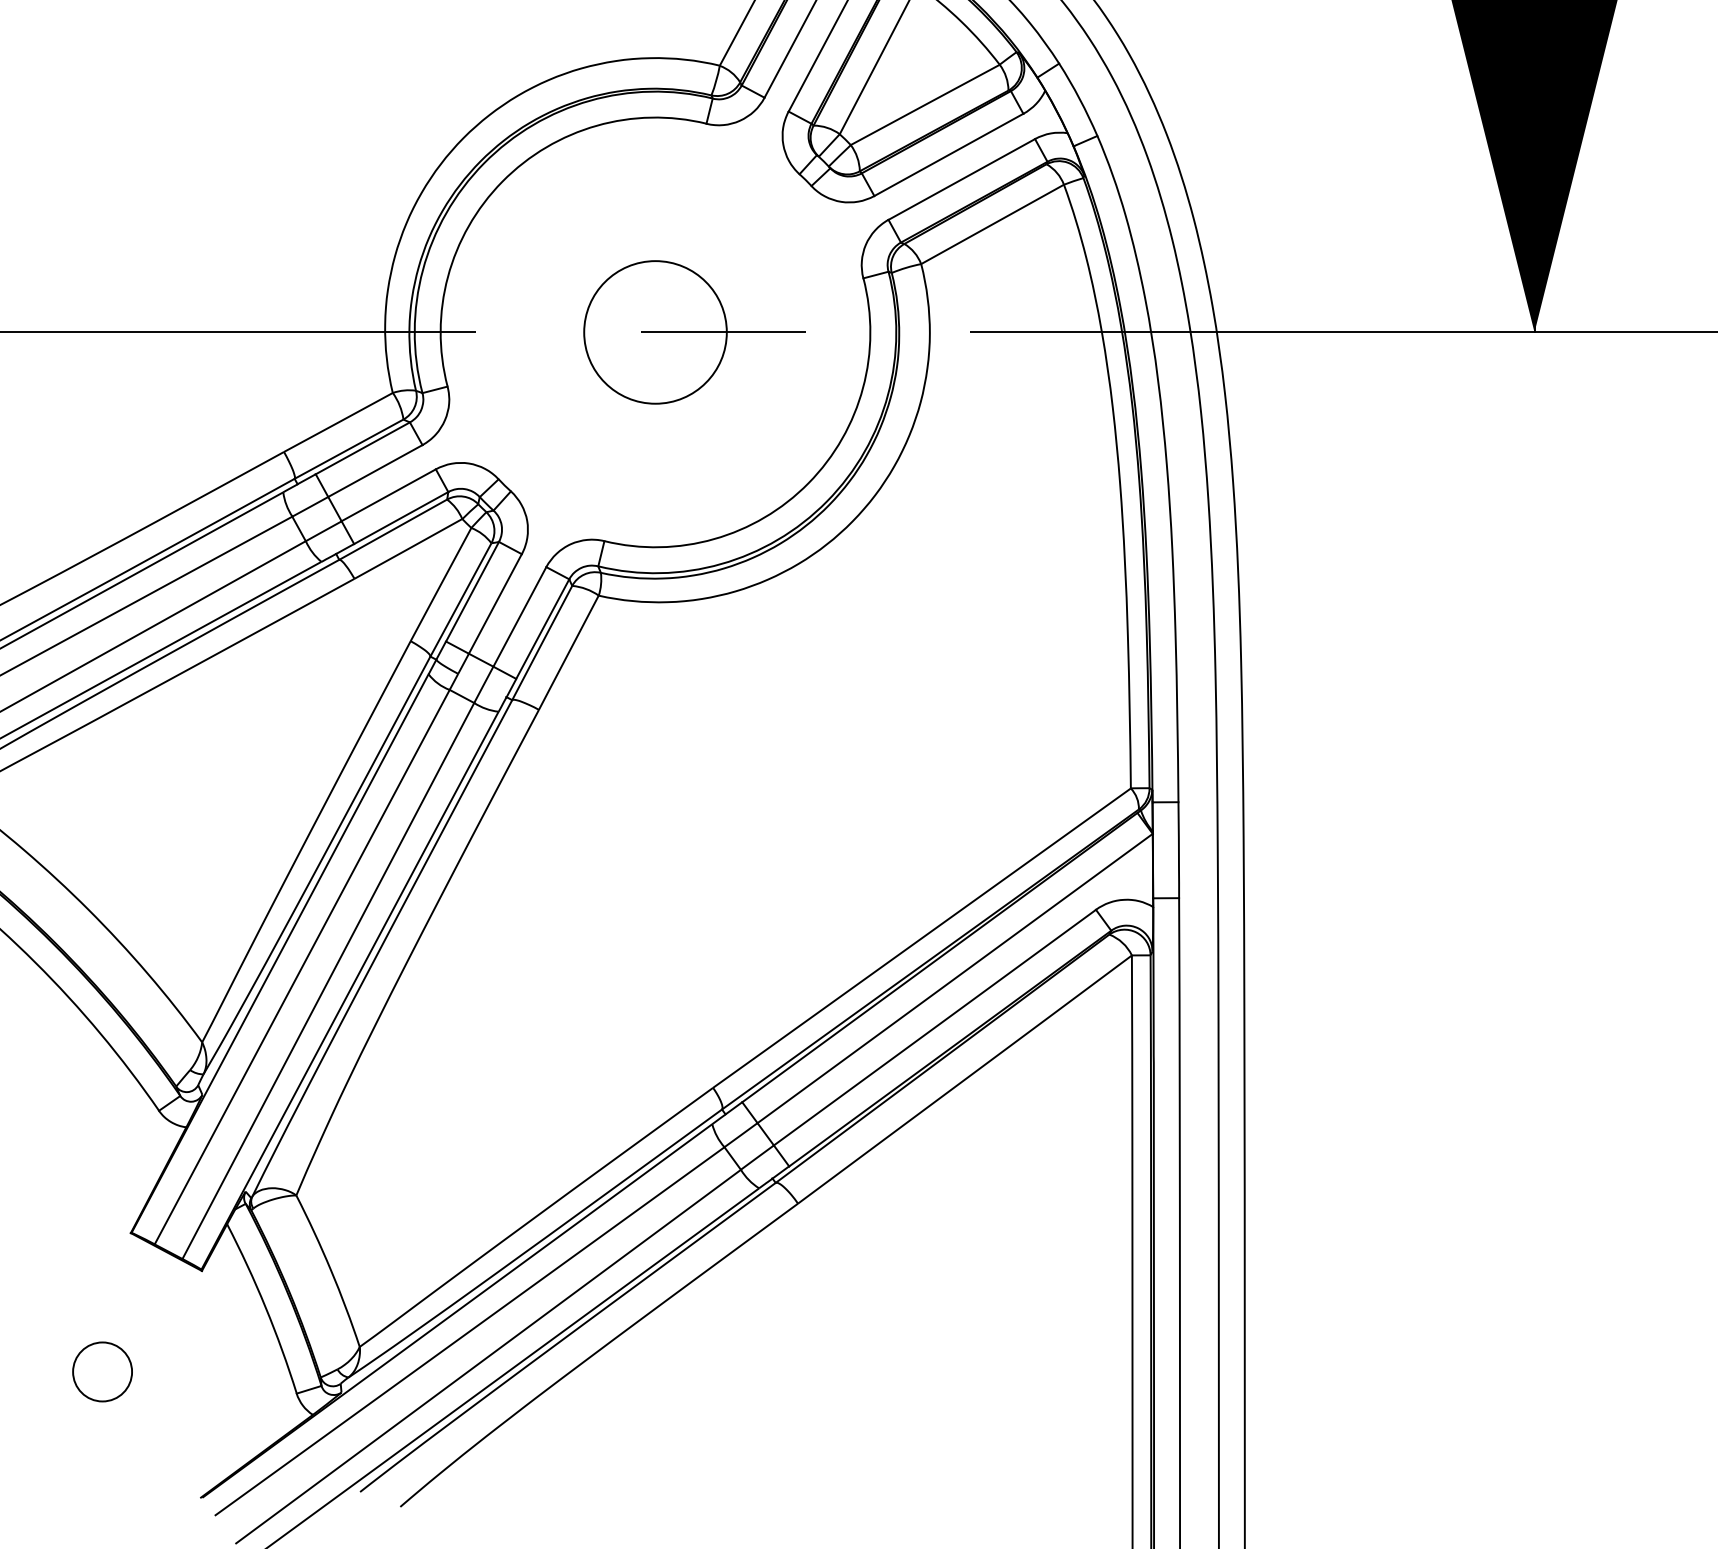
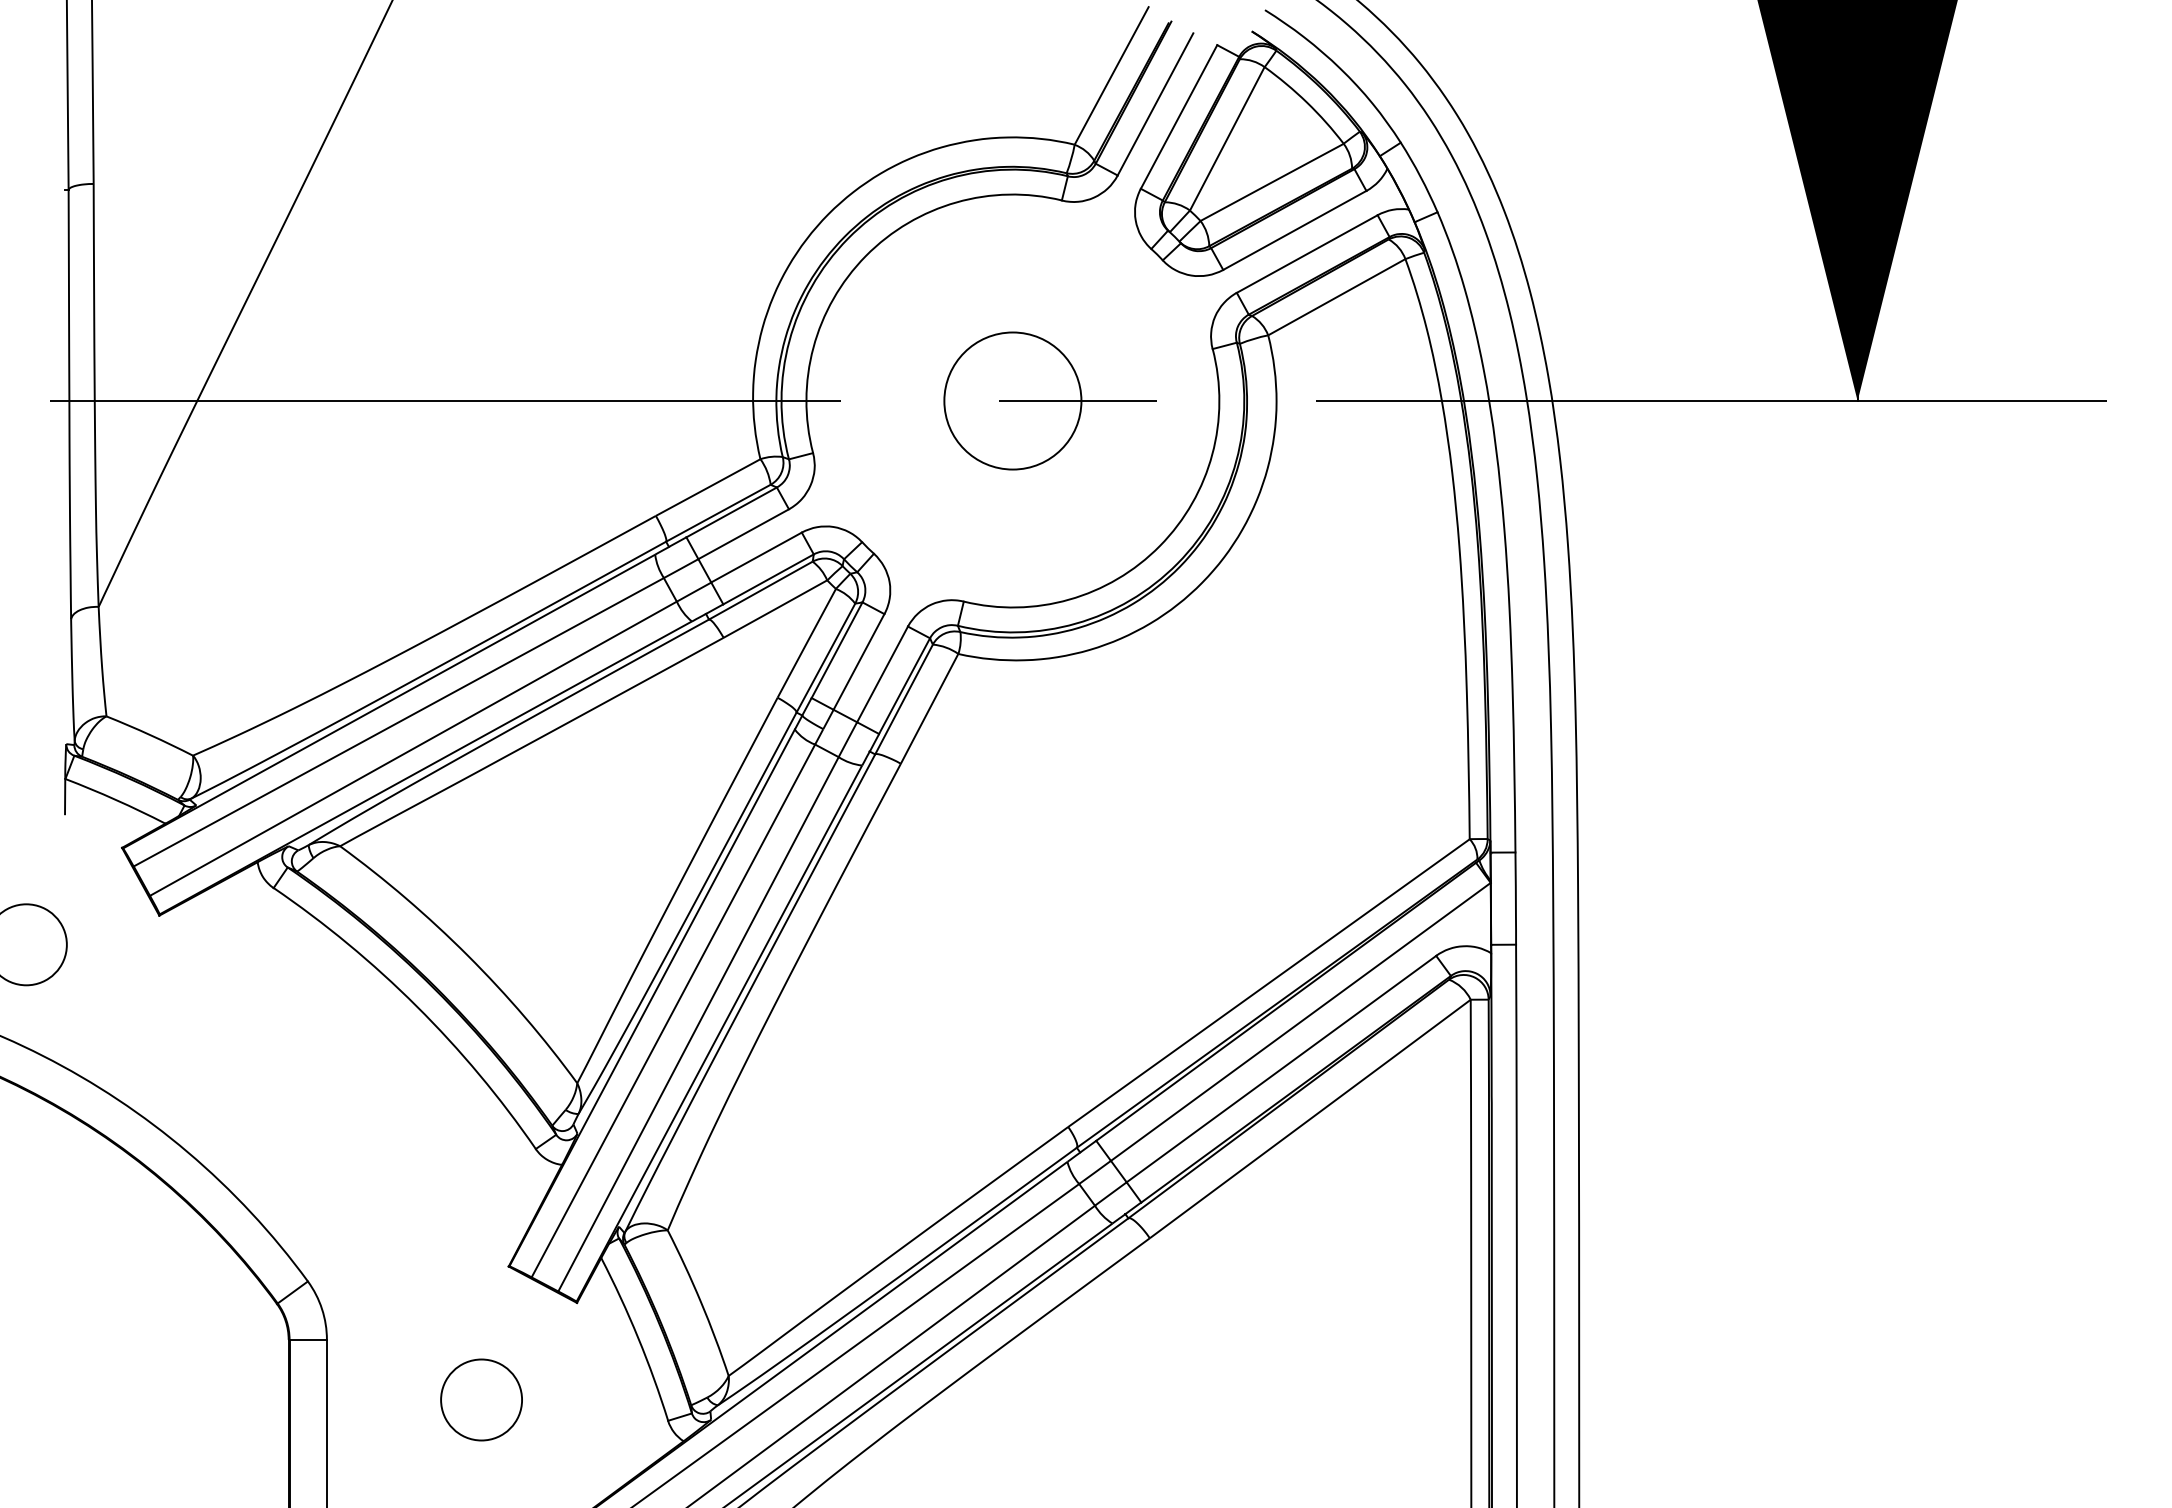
circle: (102, 1371) -> (481, 1399), size x1.43

